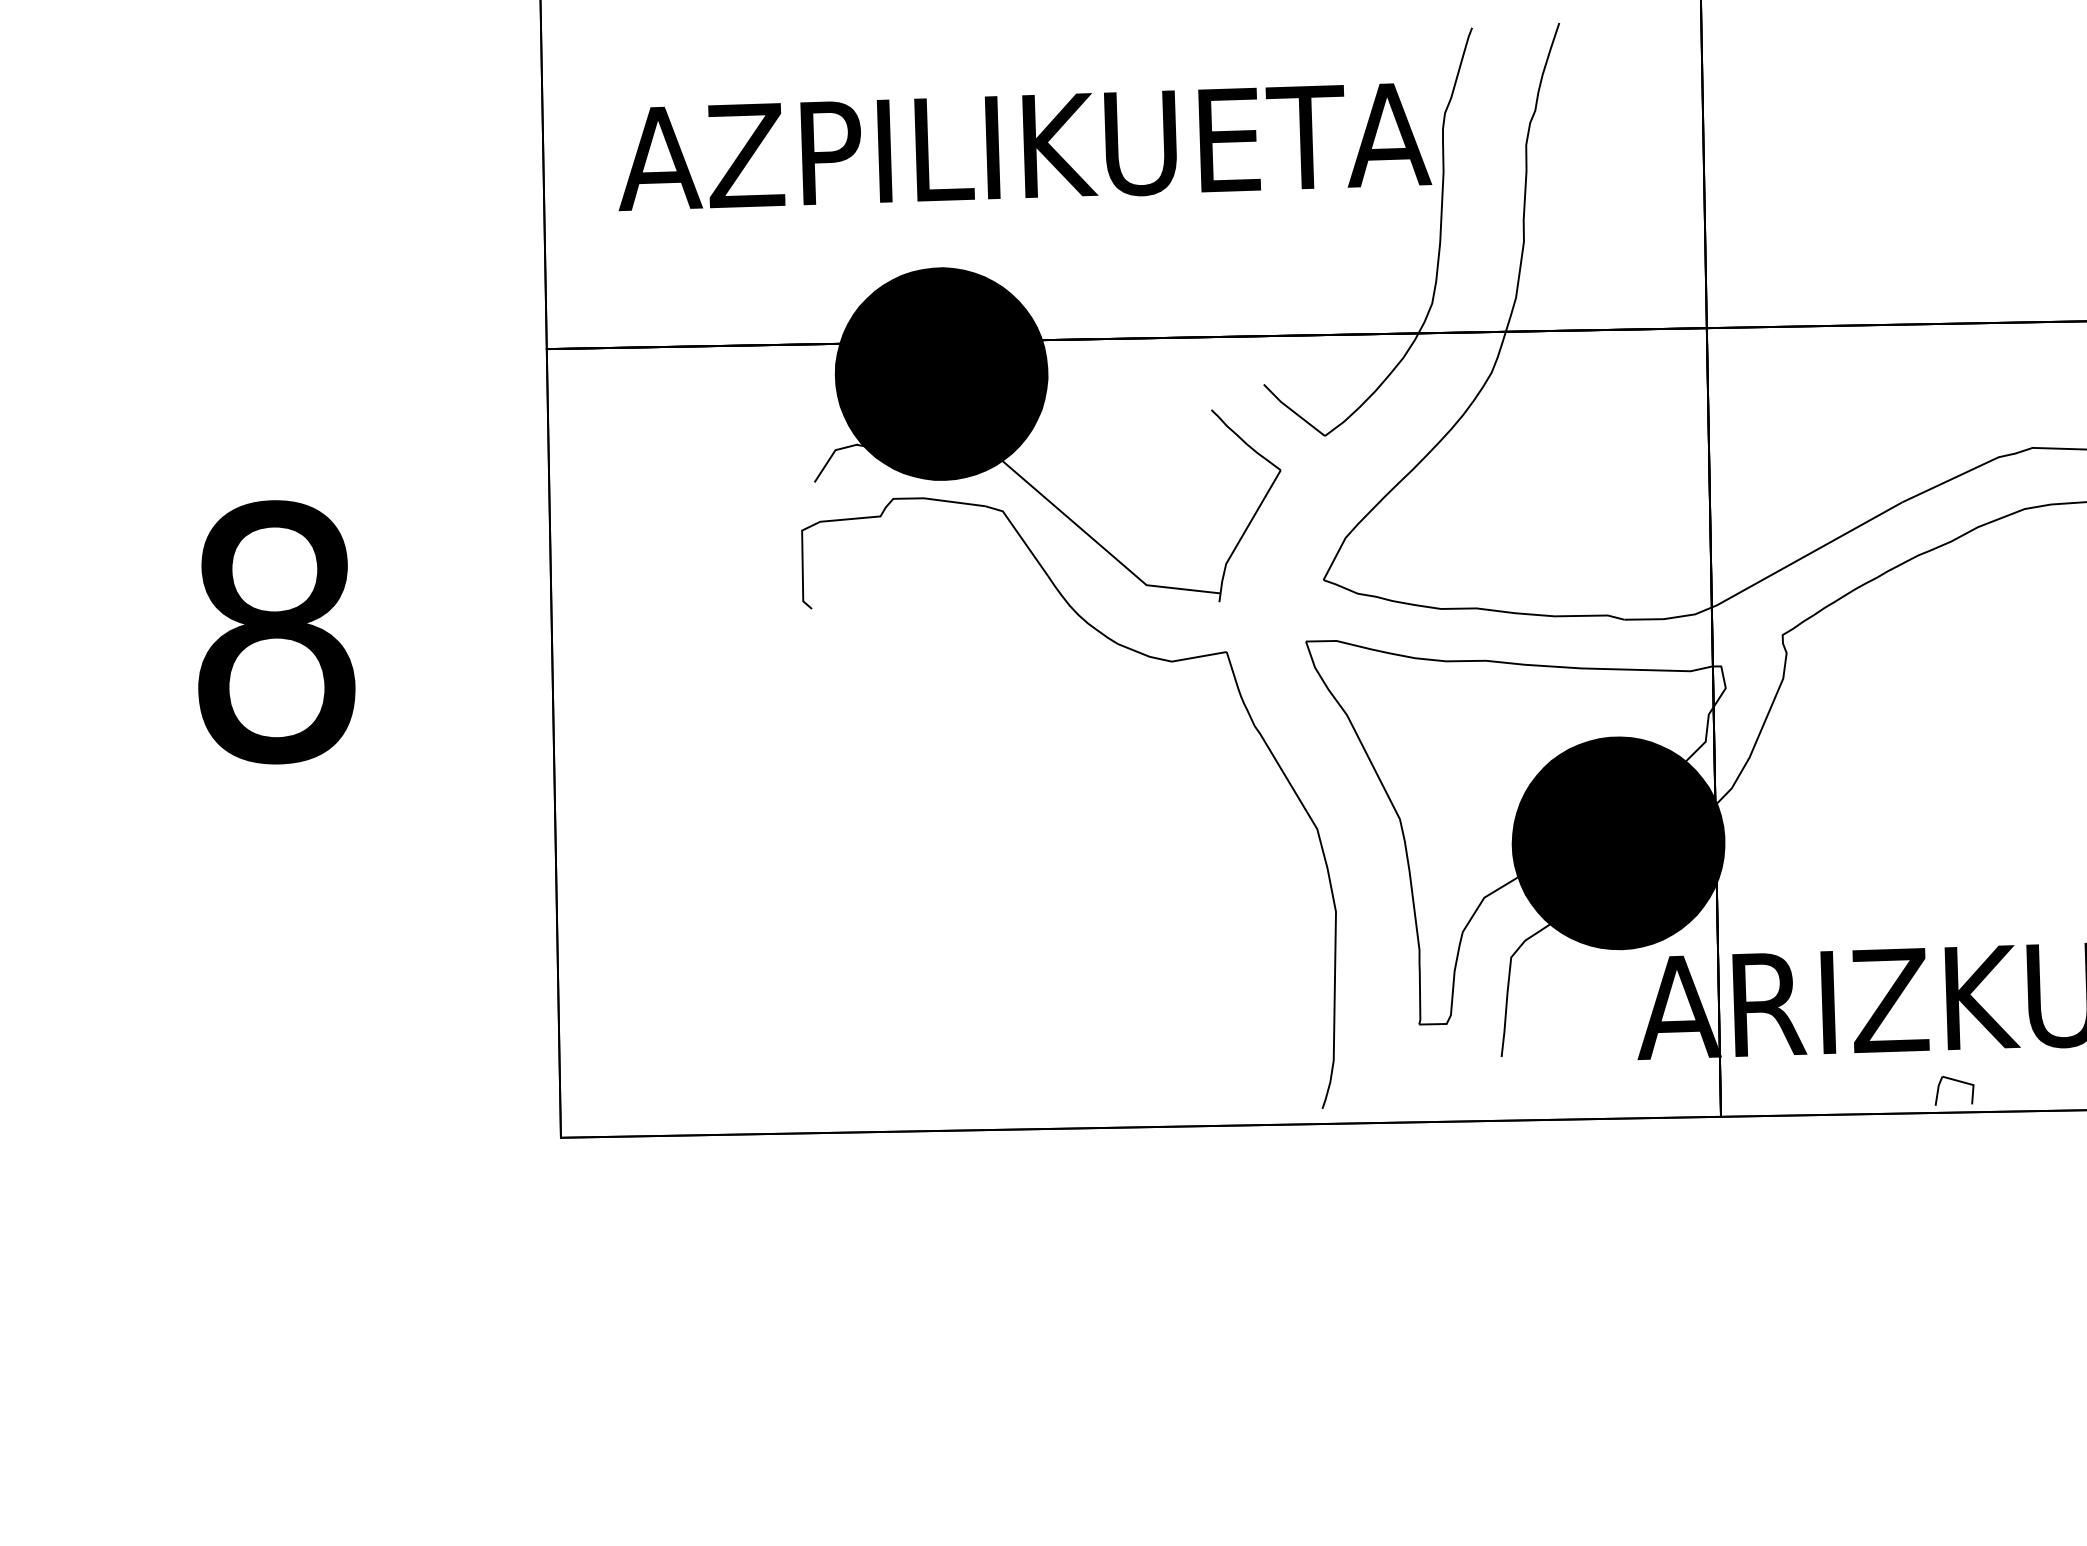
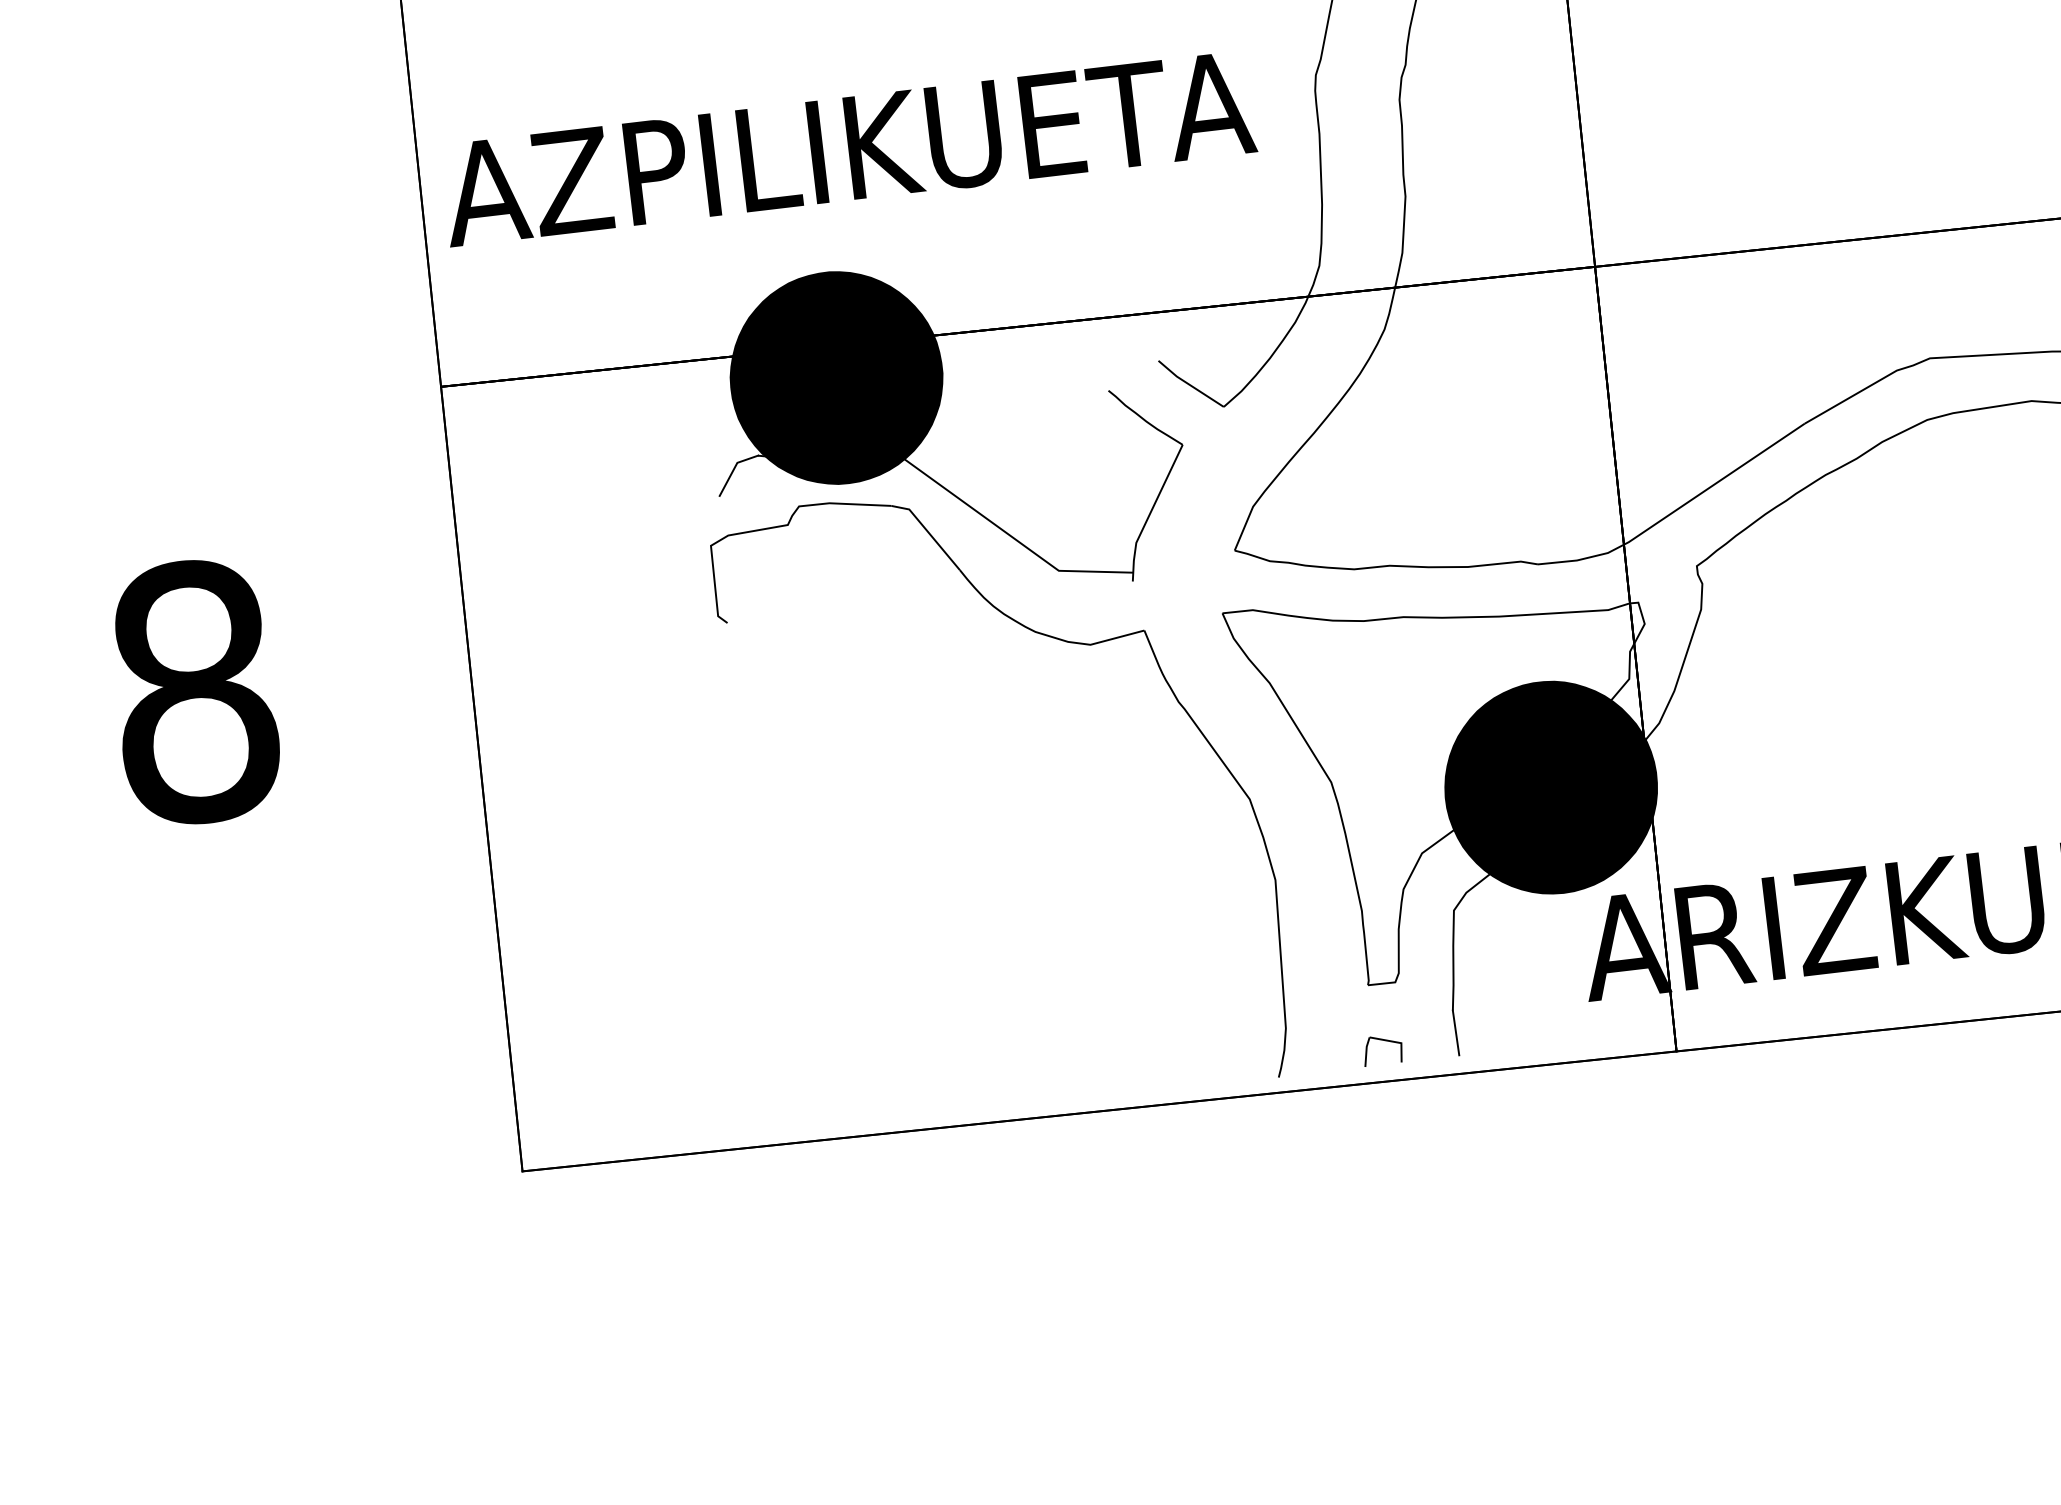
text: (1025, 147) -> (849, 149), moved
line: (1502, 1079) -> (1455, 1032), added
part: (1955, 1081) -> (1383, 1041), moved

